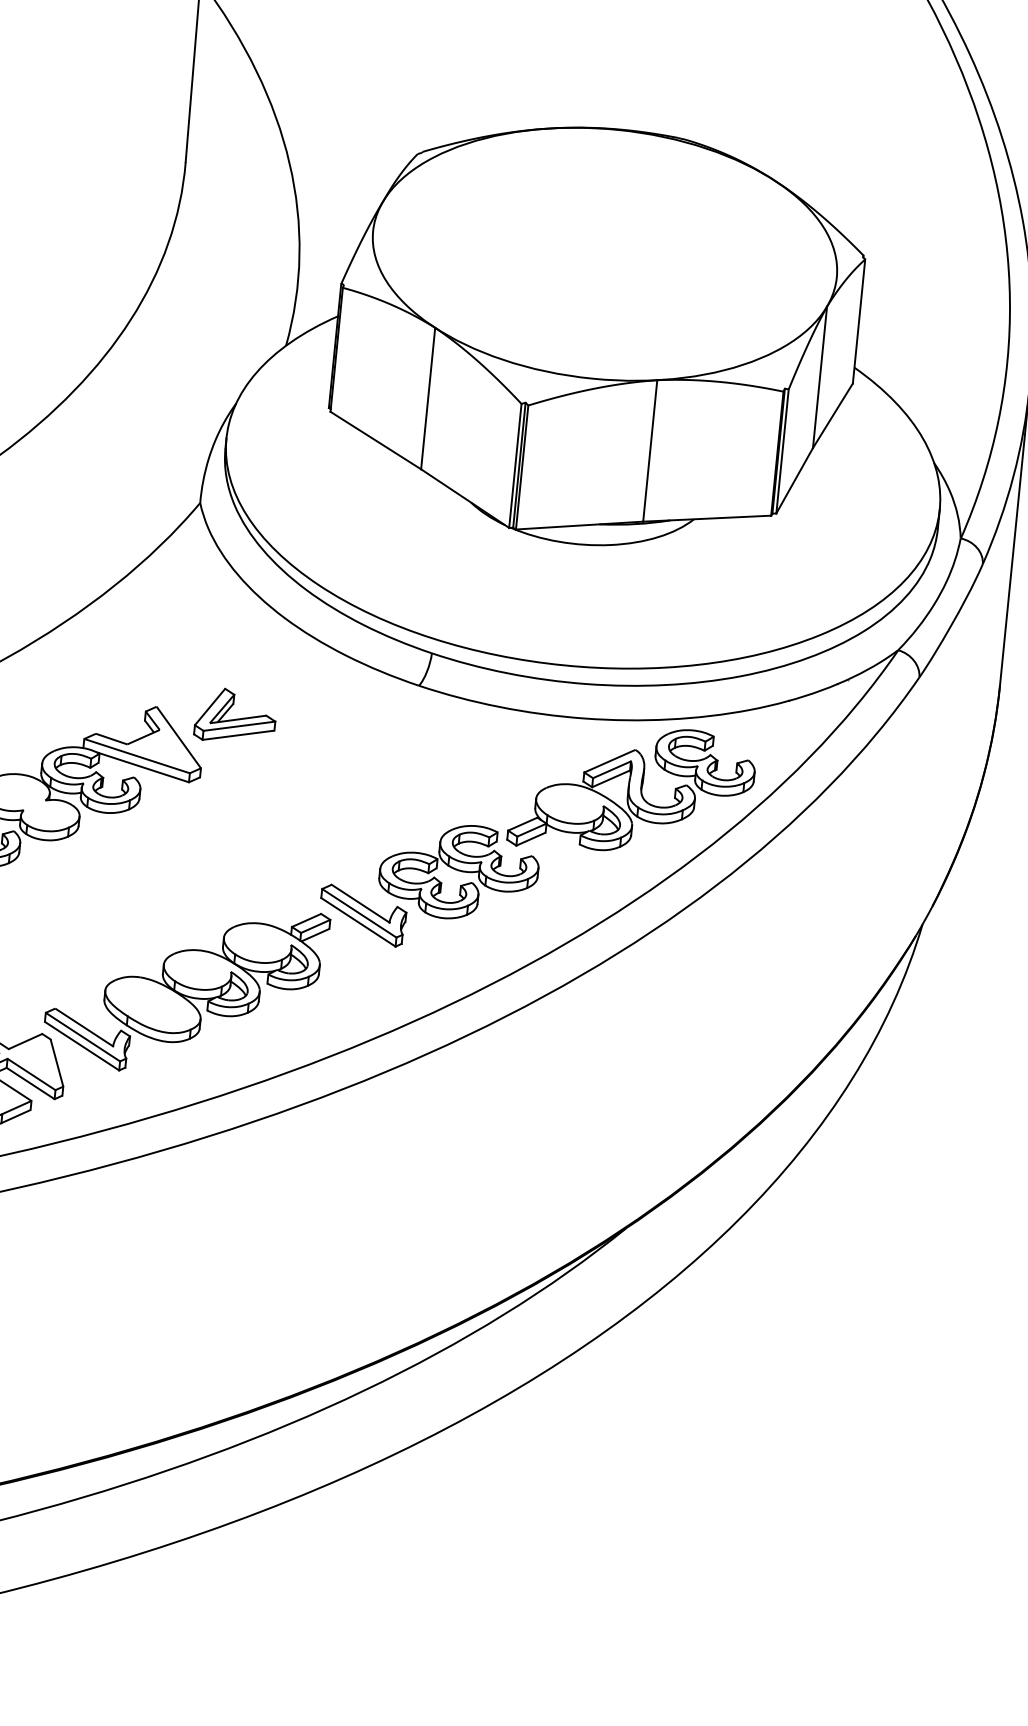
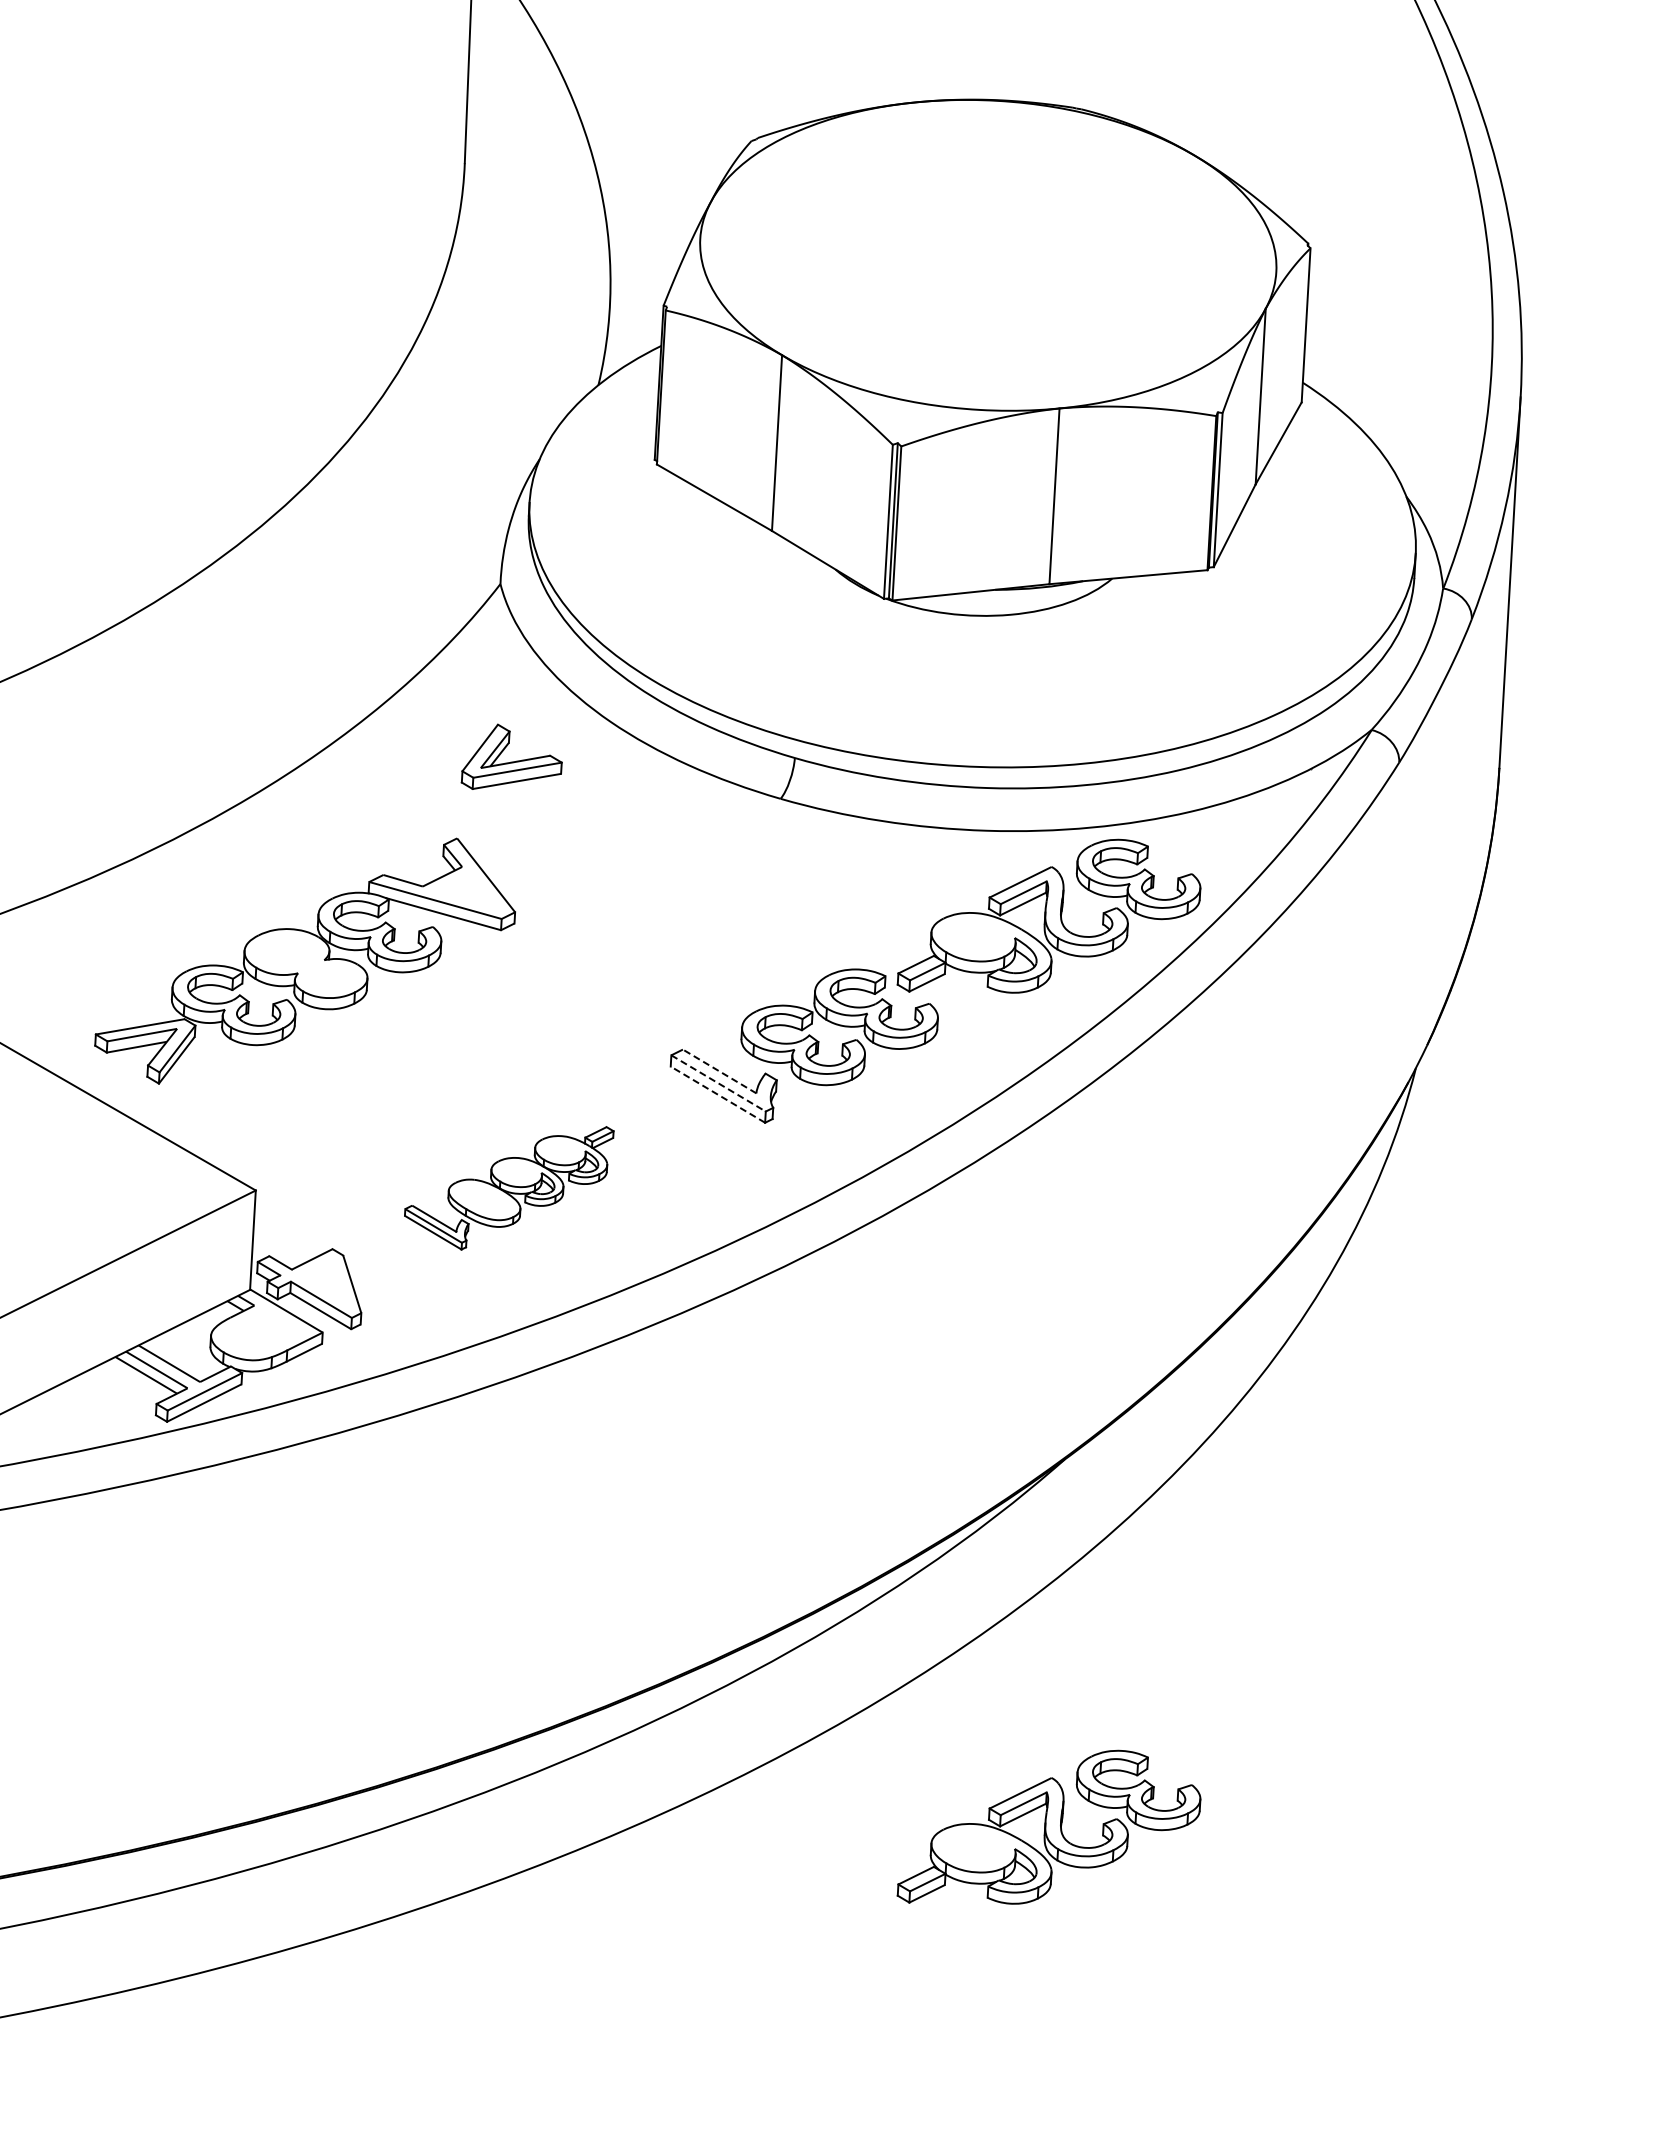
part: (235, 714) -> (511, 756), moved
line: (360, 903) -> (719, 1071), solid -> dashed
line: (359, 913) -> (718, 1083), solid -> dashed
line: (358, 922) -> (717, 1094), solid -> dashed
part: (187, 991) -> (509, 1188), size x0.6
part: (600, 1524) -> (1048, 1826), added

